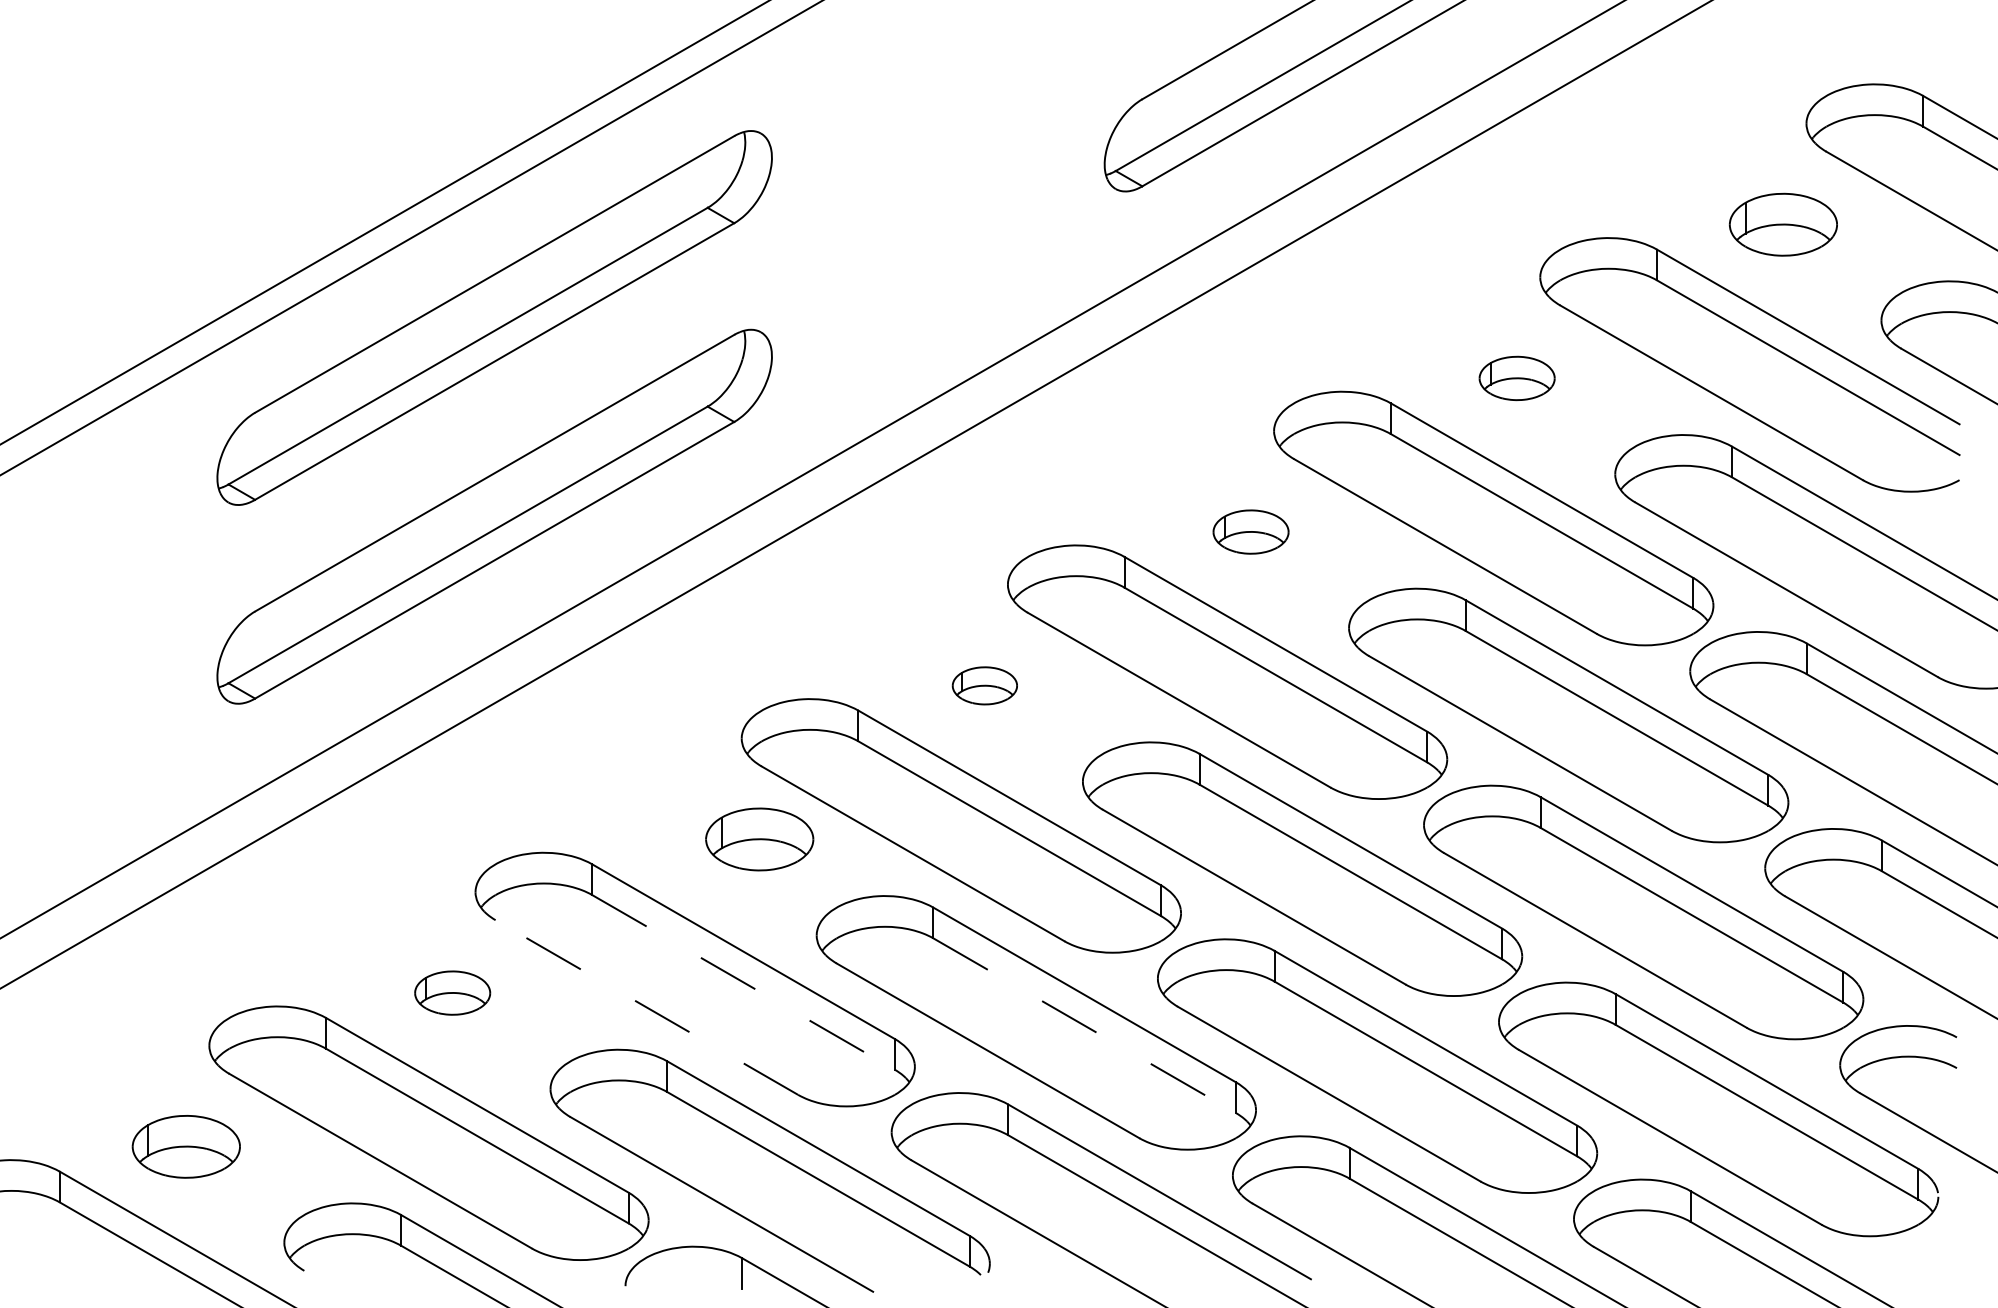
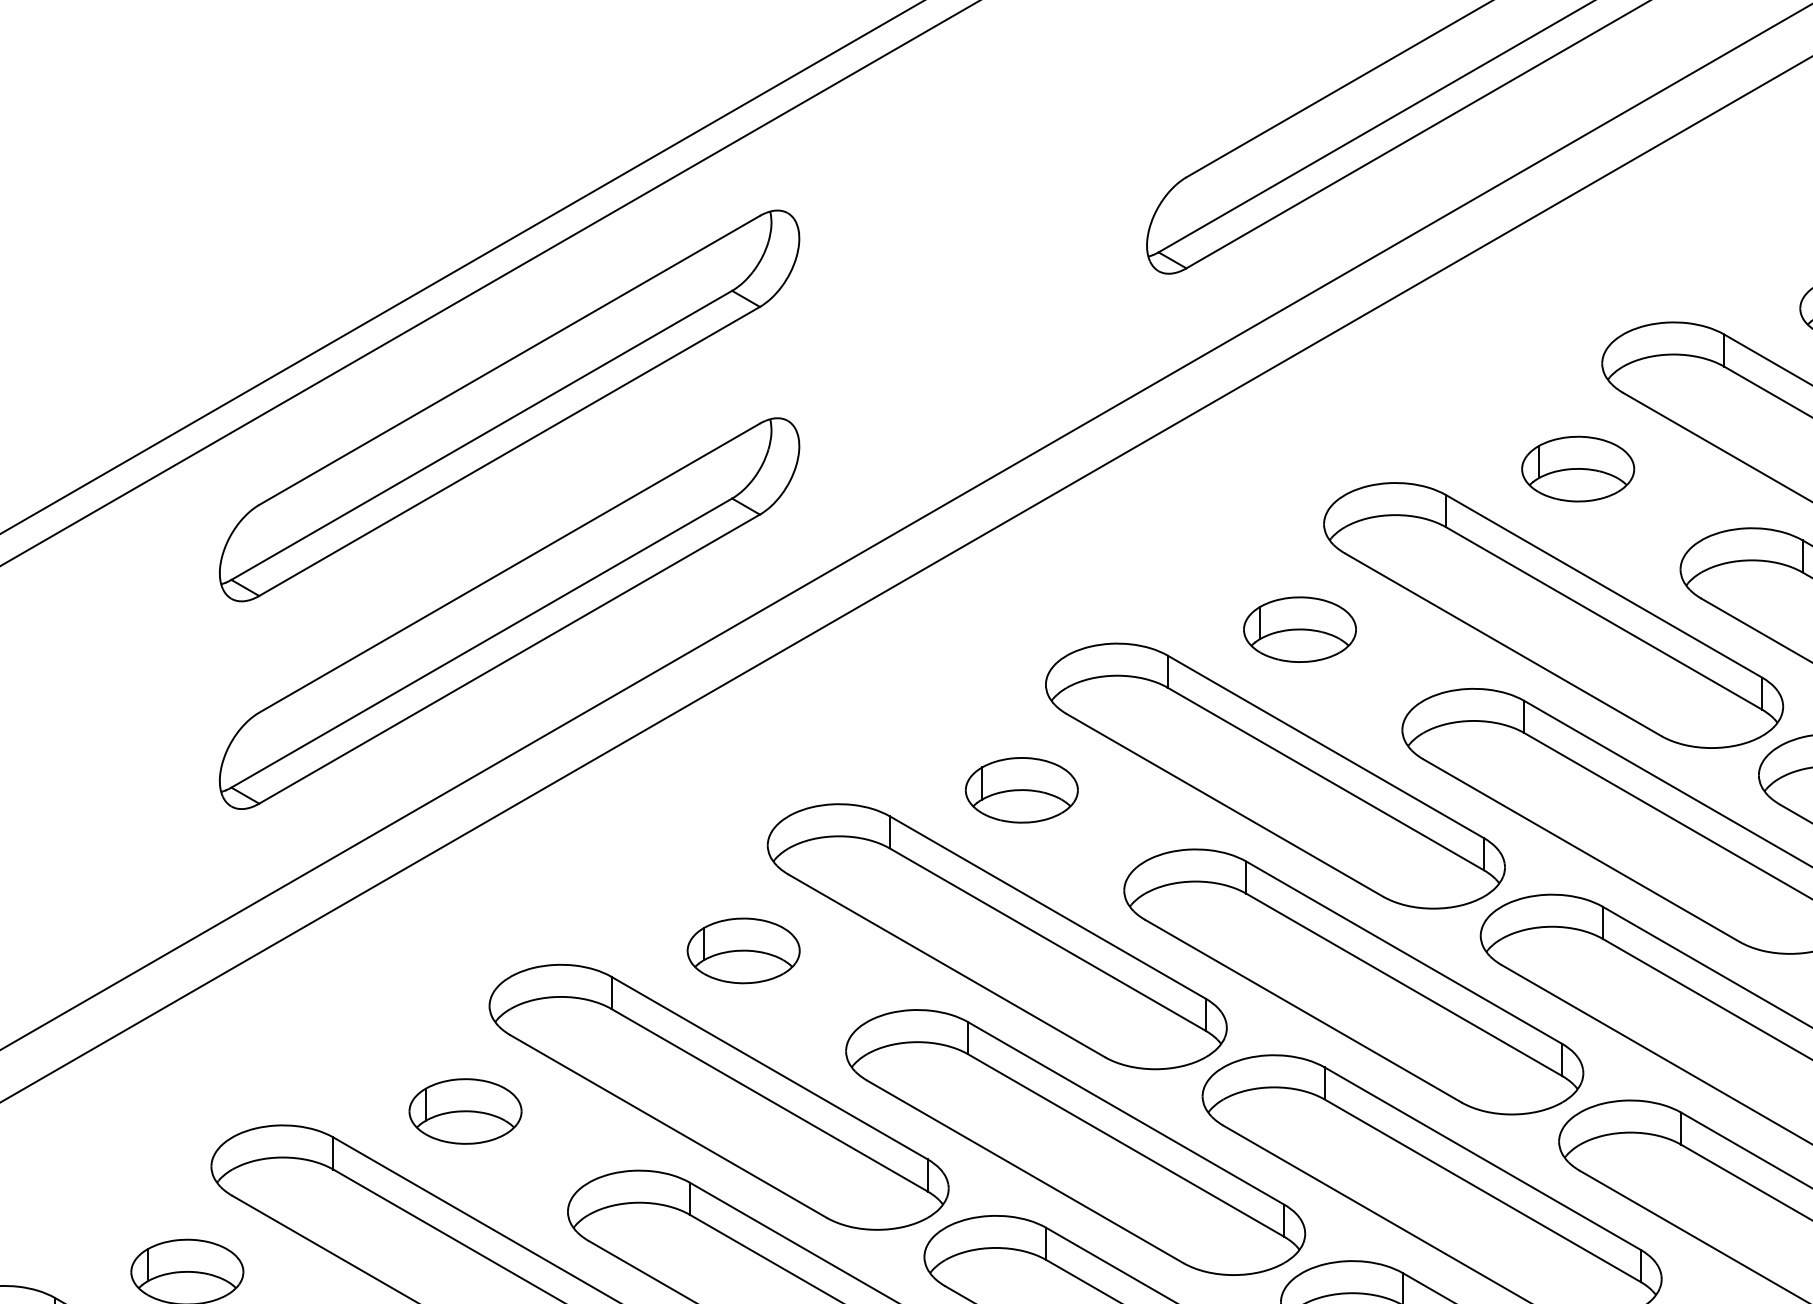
part: (1516, 378) -> (1577, 469), size x1.43
part: (1250, 531) -> (1299, 629), size x1.43
part: (984, 685) -> (1021, 789), size x1.67
part: (759, 839) -> (743, 950), moved
line: (743, 982) -> (769, 1100), dashed -> solid
part: (452, 992) -> (465, 1110), size x1.43
line: (646, 1007) -> (668, 1126), dashed -> solid
line: (1084, 1025) -> (1125, 1145), dashed -> solid

